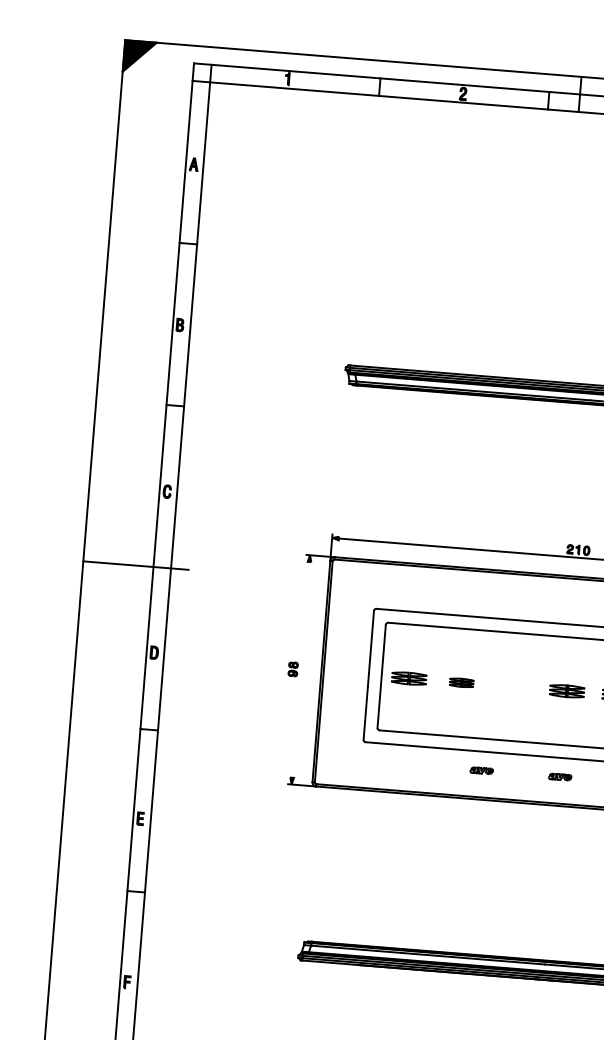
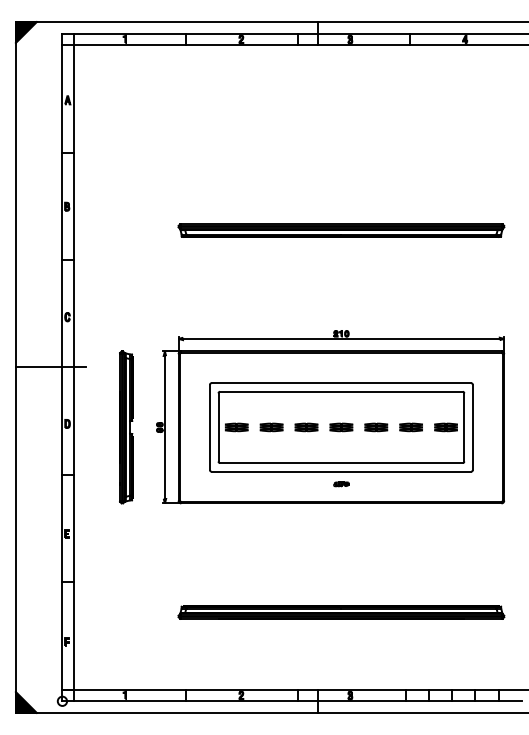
part: (242, 665) -> (126, 427), added
line: (300, 668) -> (164, 426), added
part: (461, 682) -> (271, 427), size x1.43
part: (514, 687) -> (306, 427), added
part: (481, 771) -> (289, 484), removed

